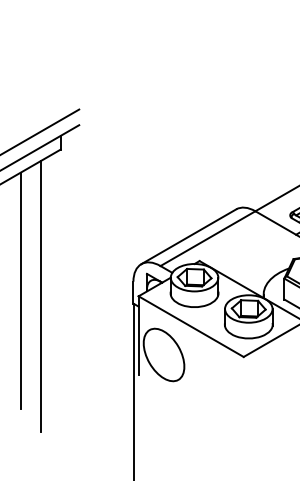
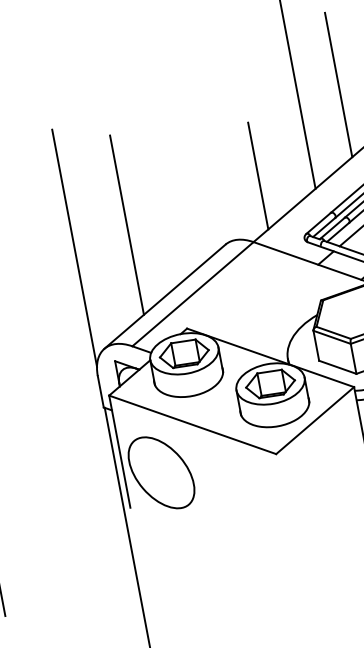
line: (266, 167) -> (257, 176), added
line: (172, 183) -> (127, 224), added
line: (134, 192) -> (75, 247), added

